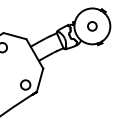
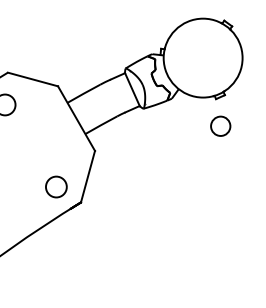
circle: (92, 26) -> (220, 126), moved

